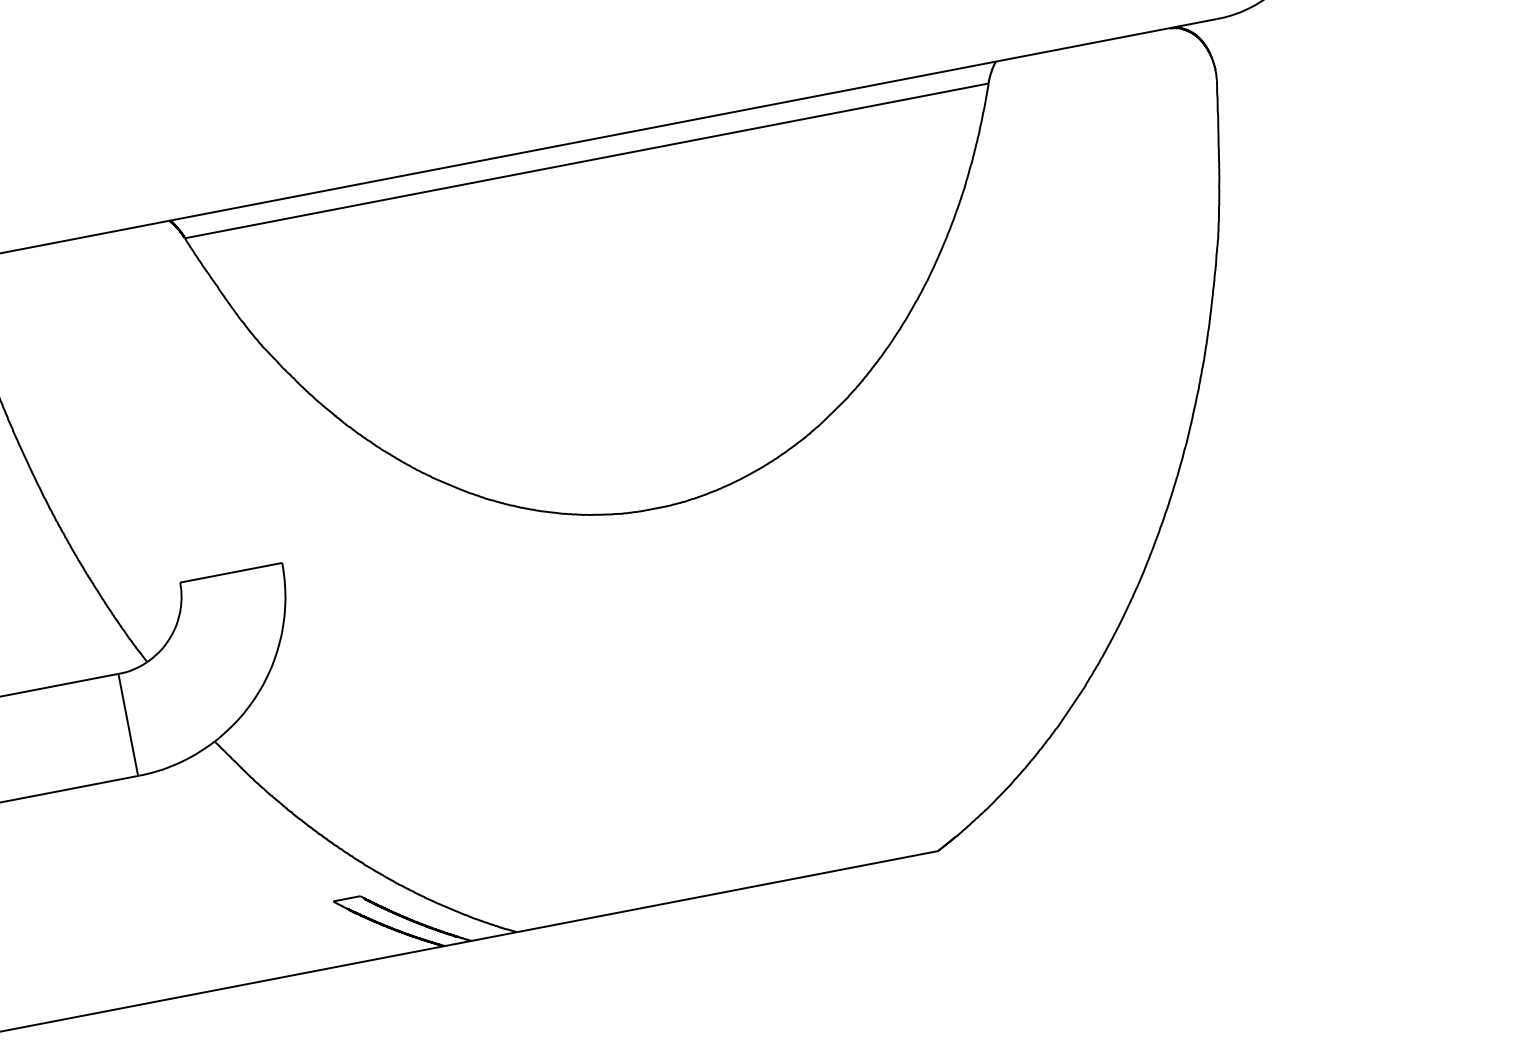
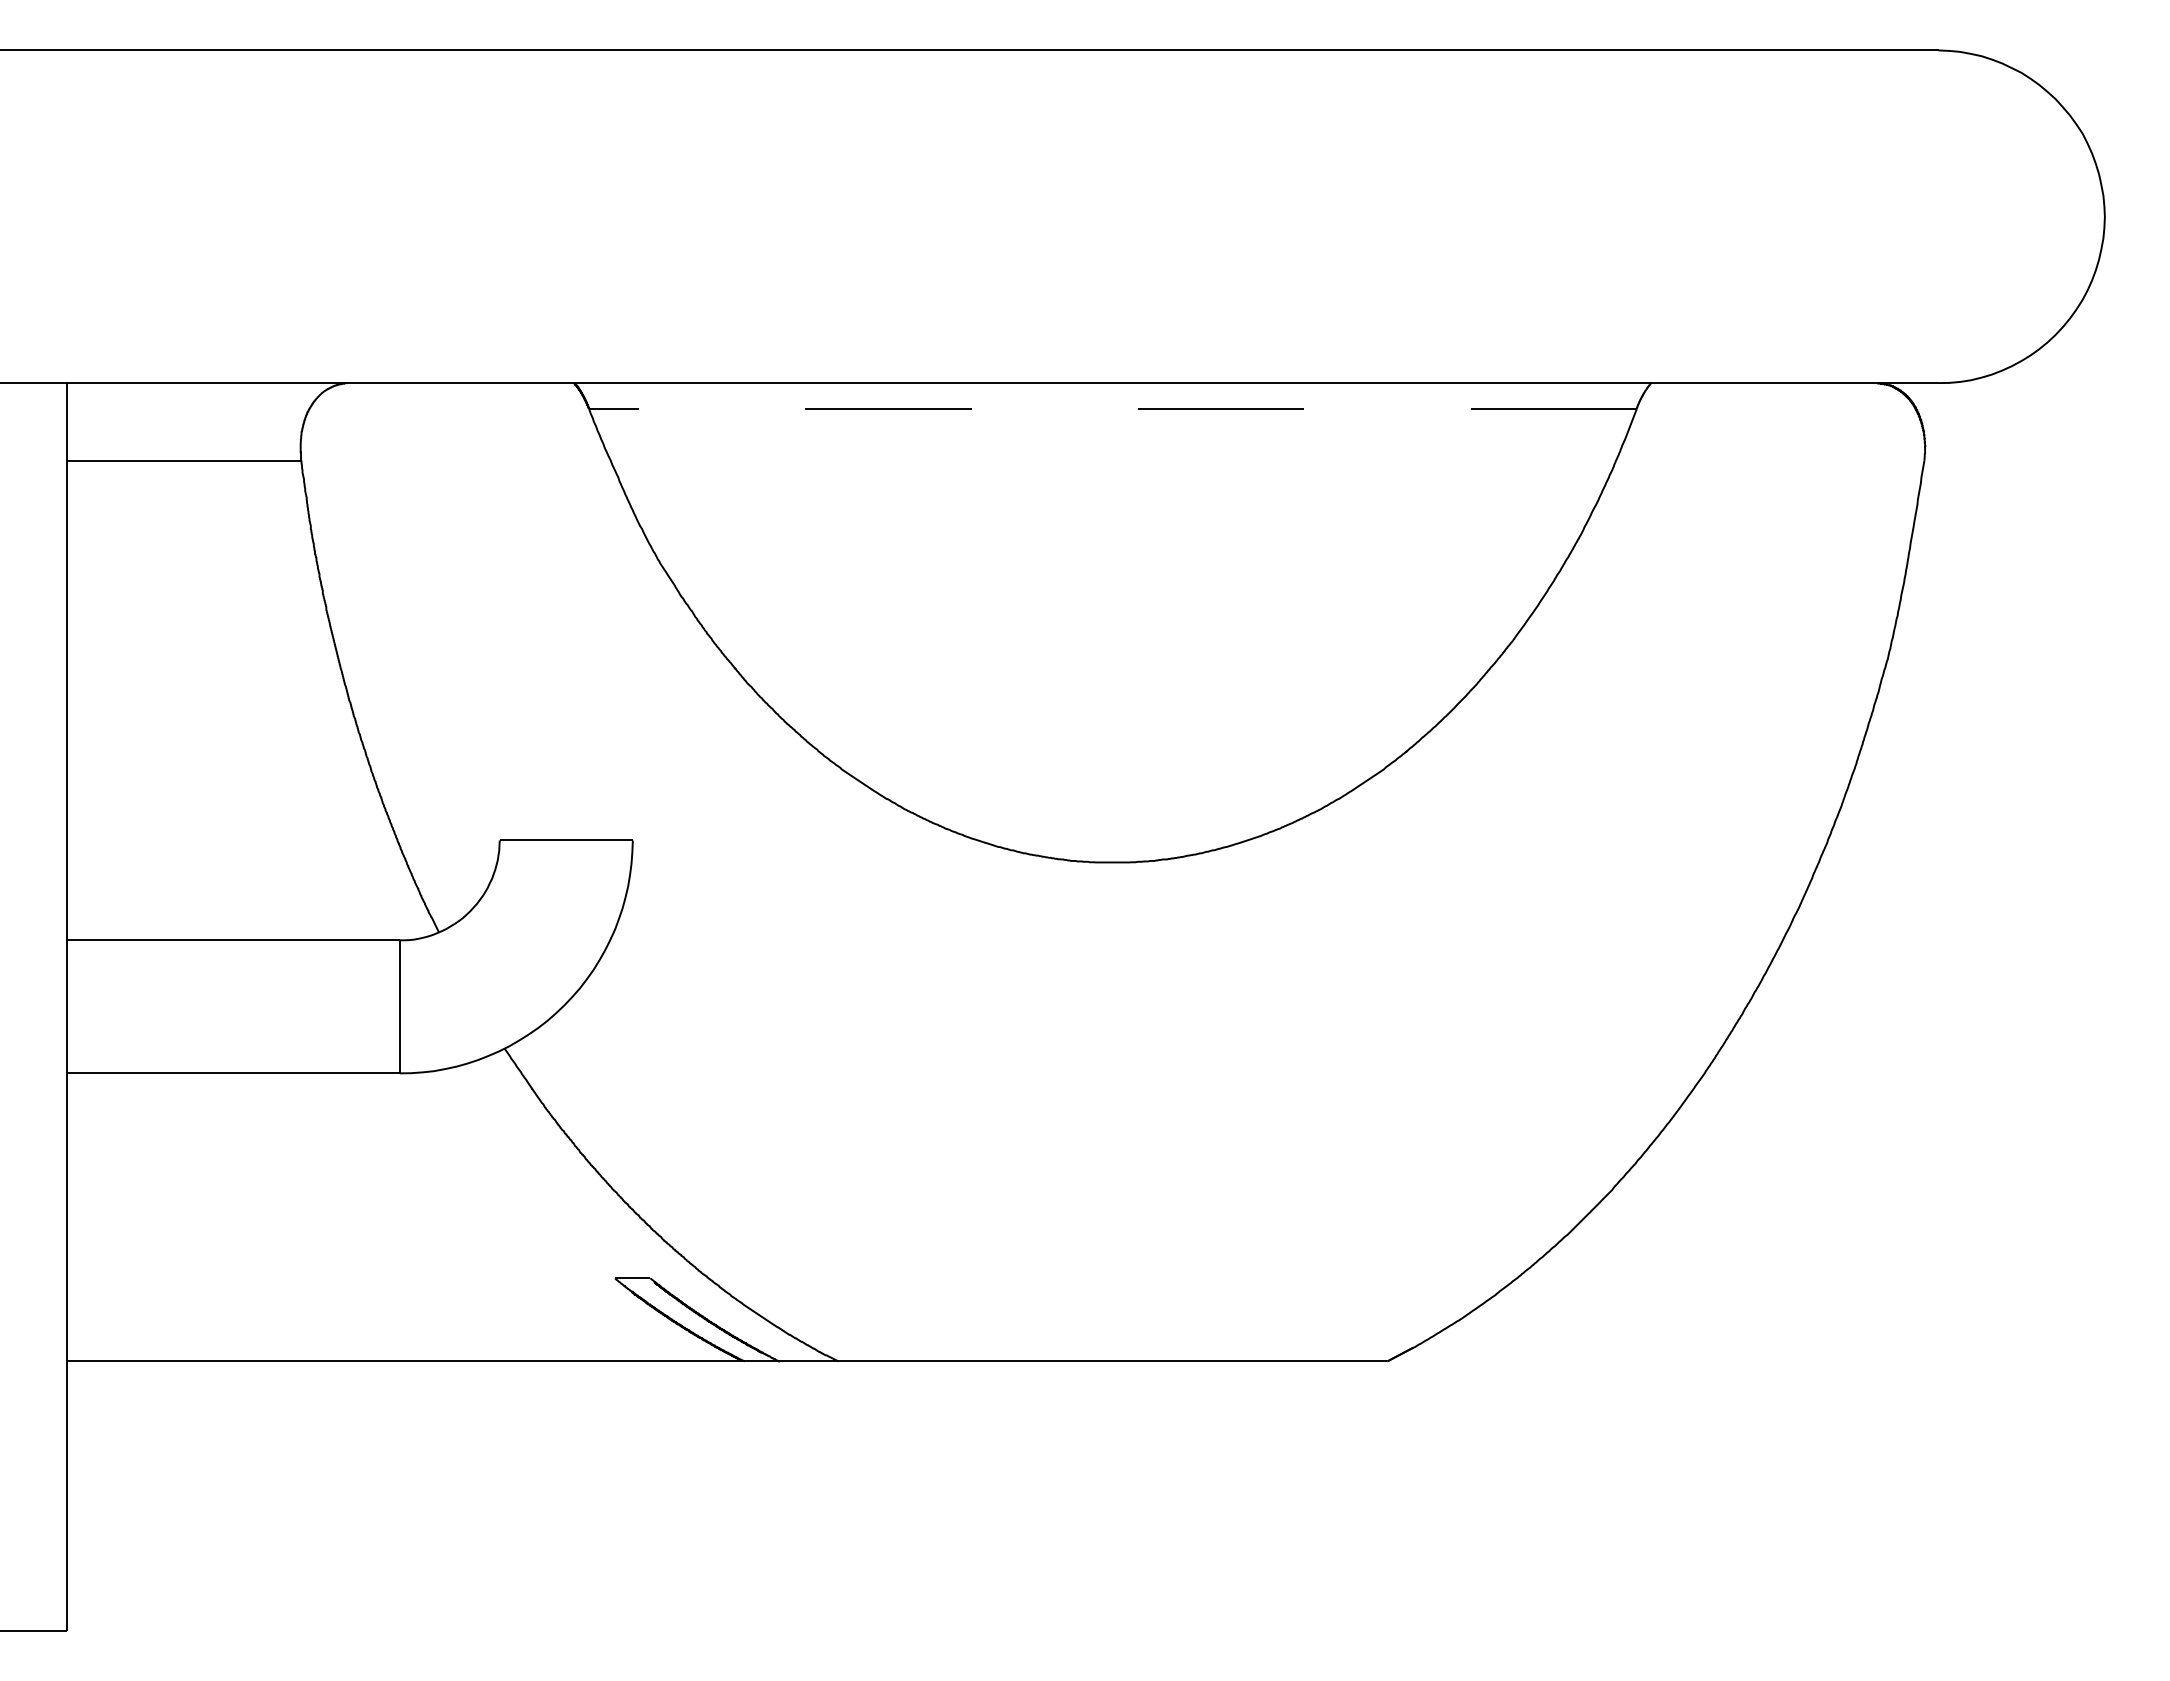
line: (586, 160) -> (1112, 408), solid -> dashed

